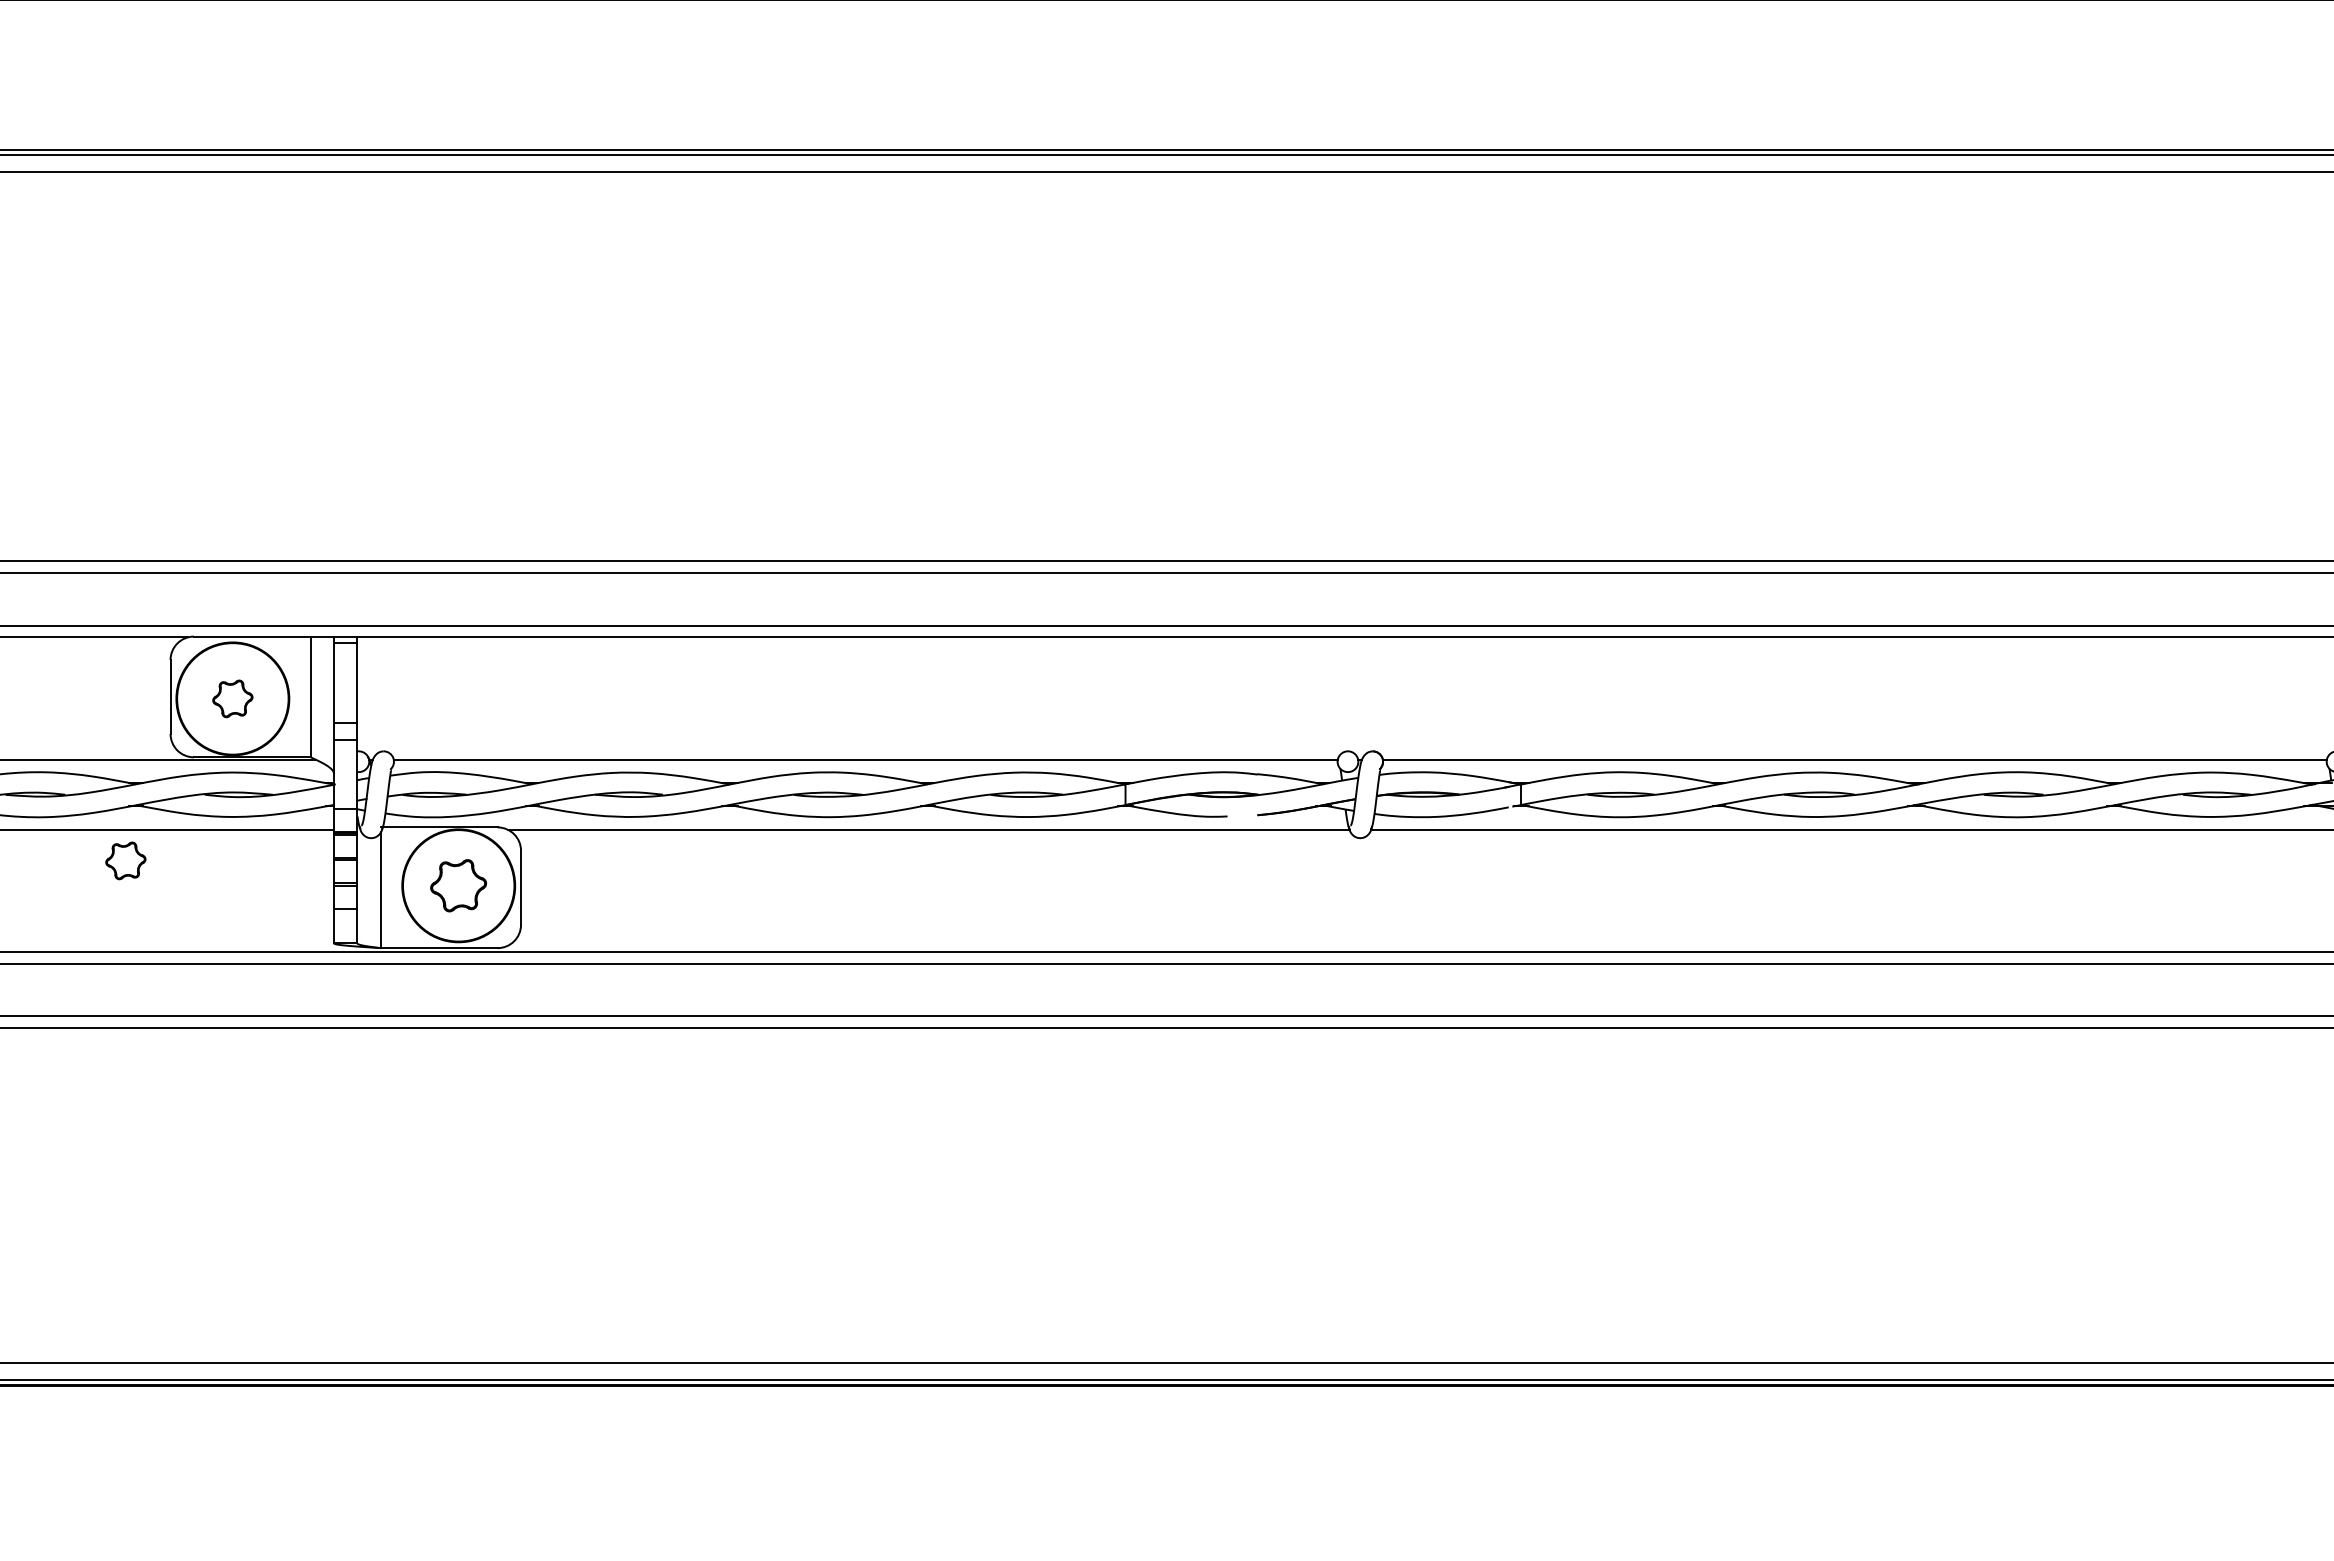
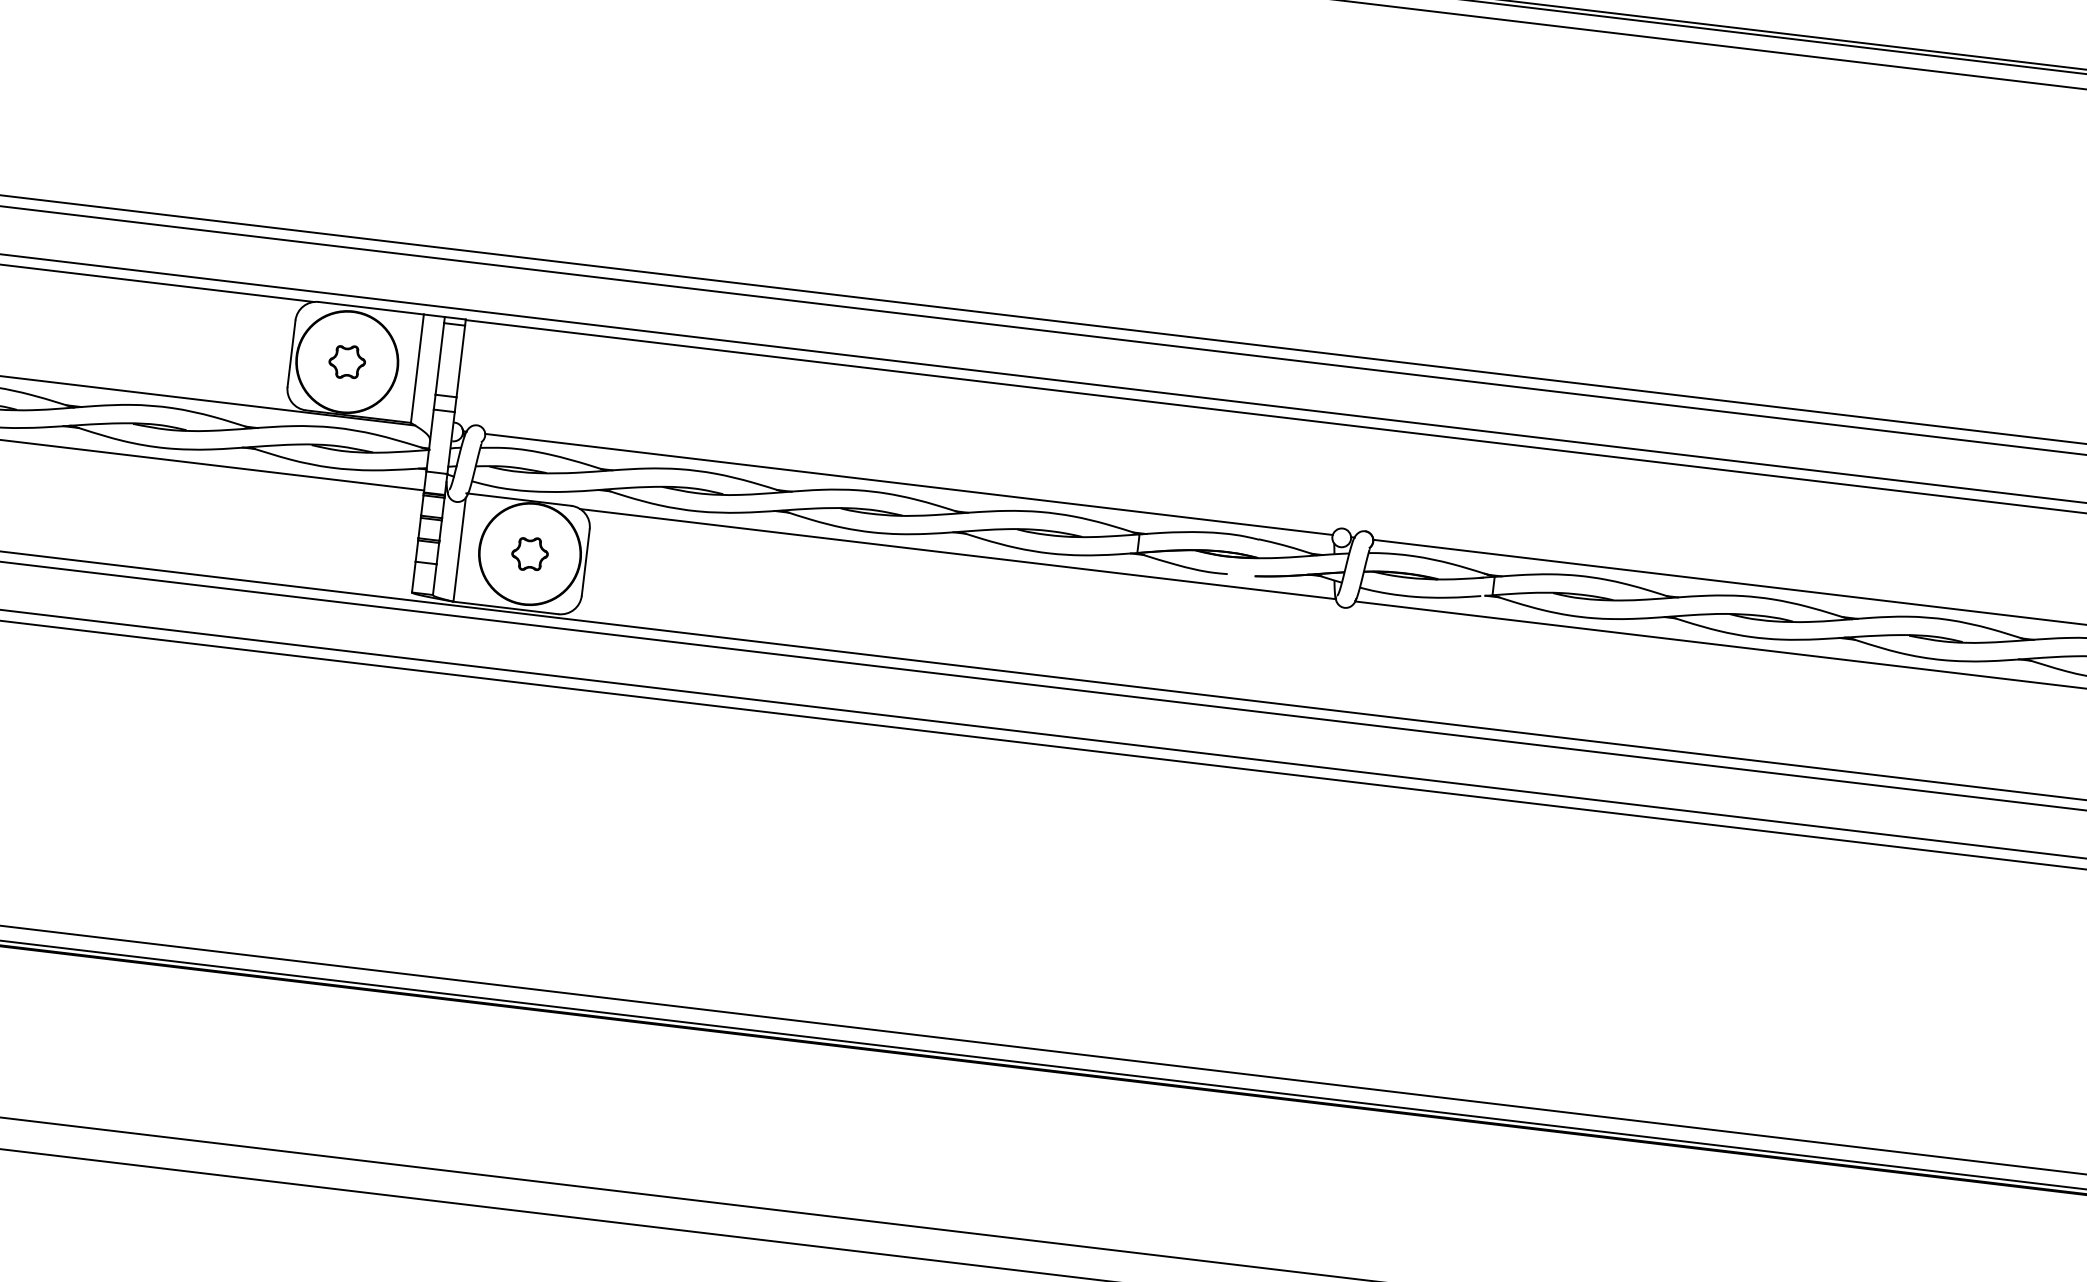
part: (125, 860) -> (233, 495), removed
part: (458, 885) -> (529, 553), size x0.71

